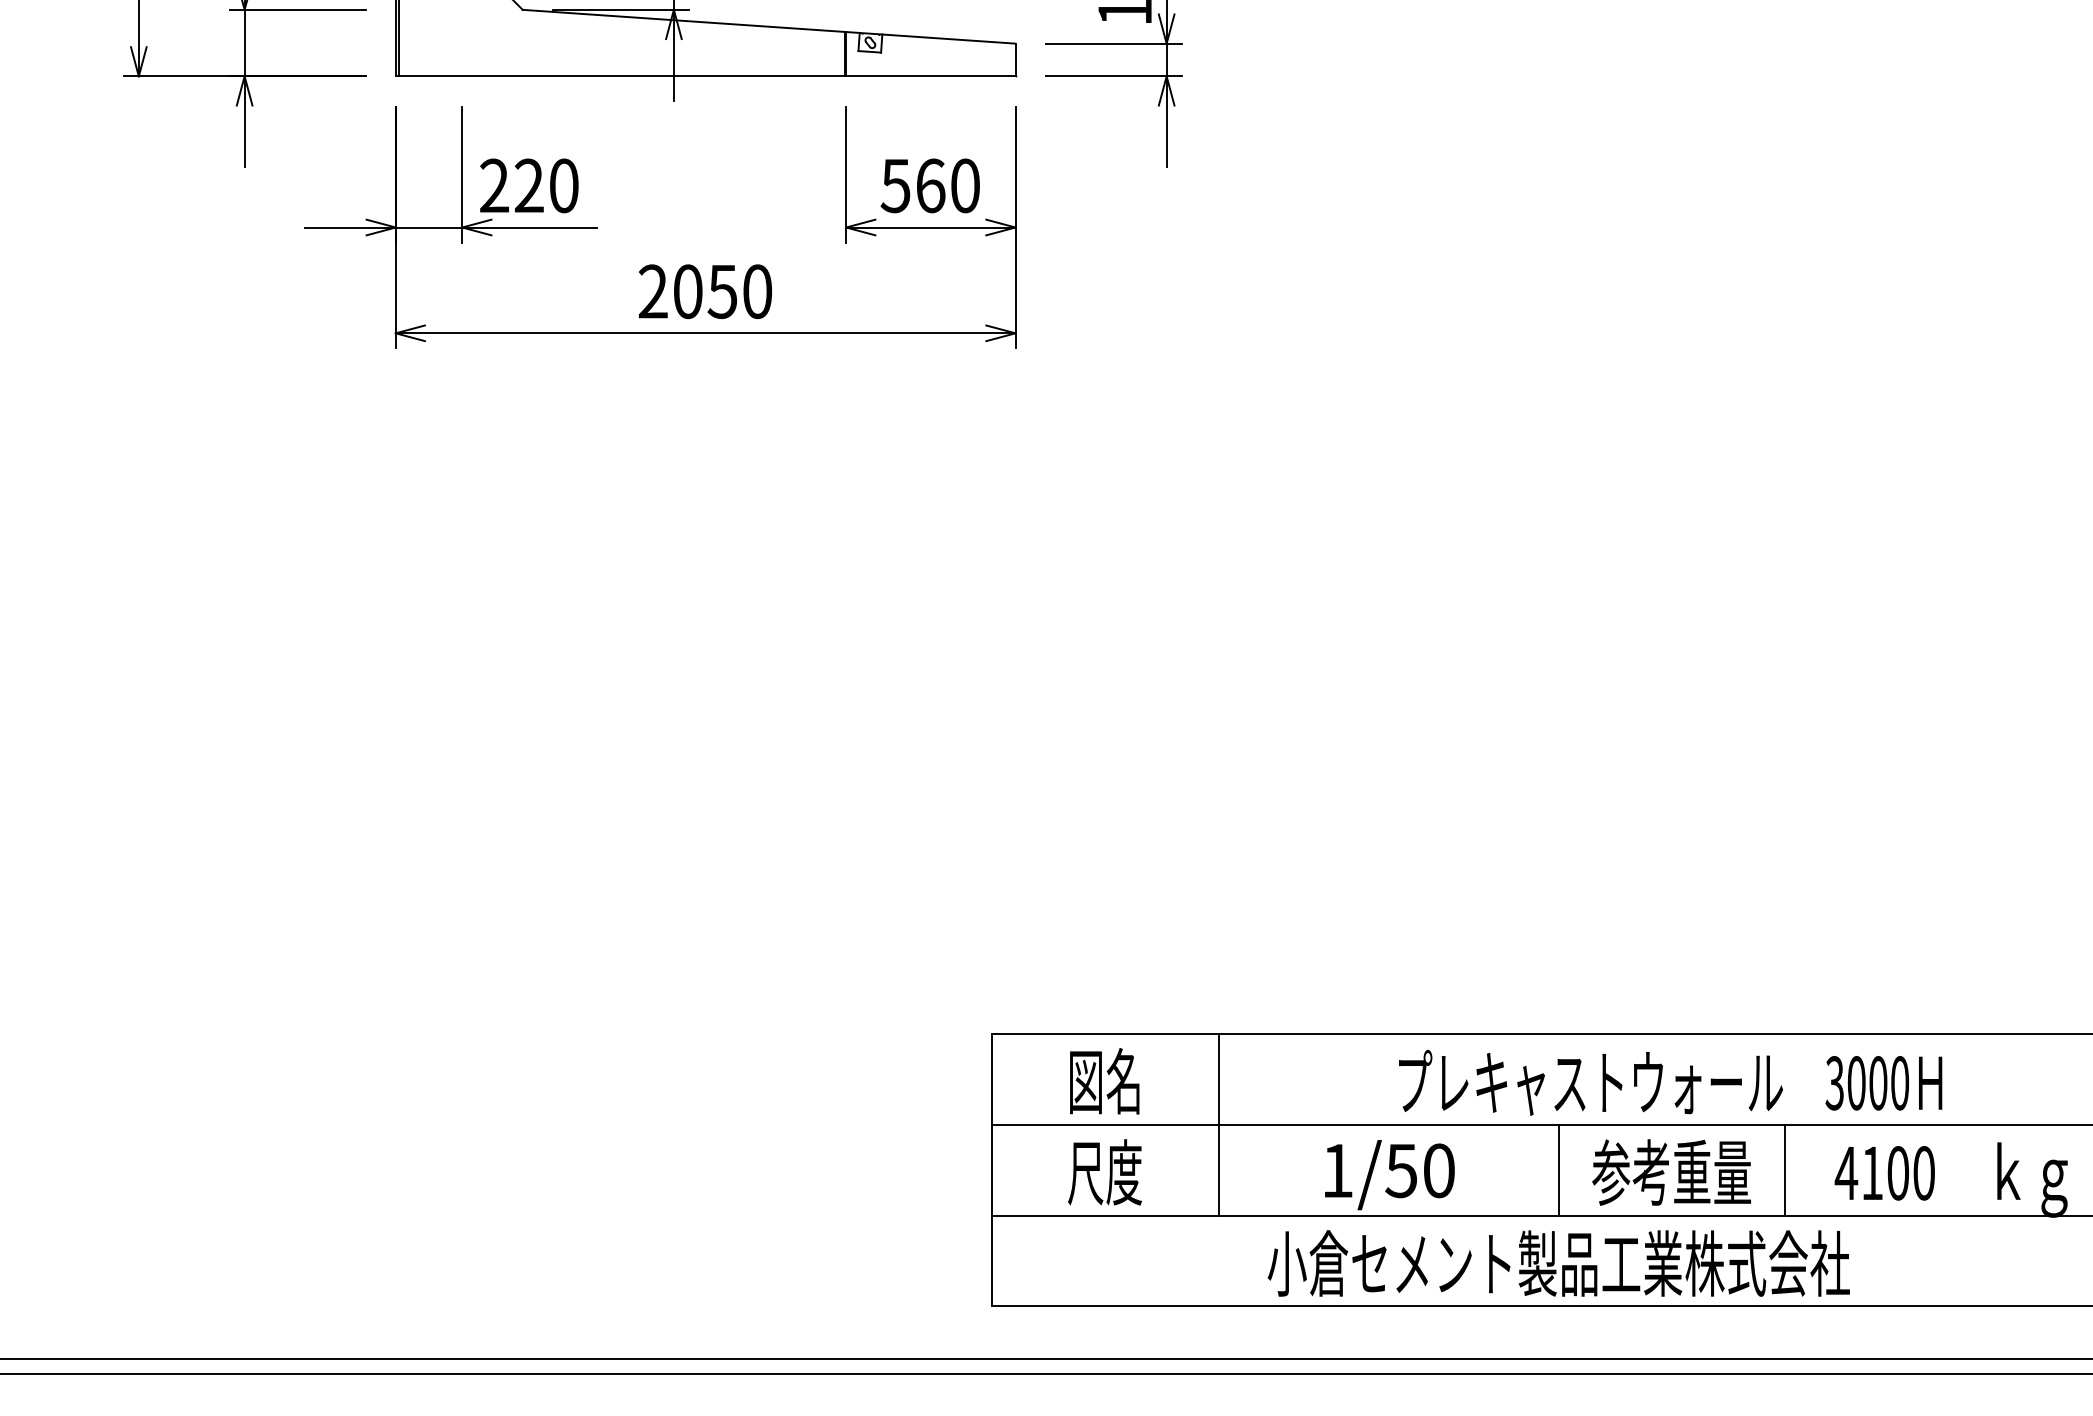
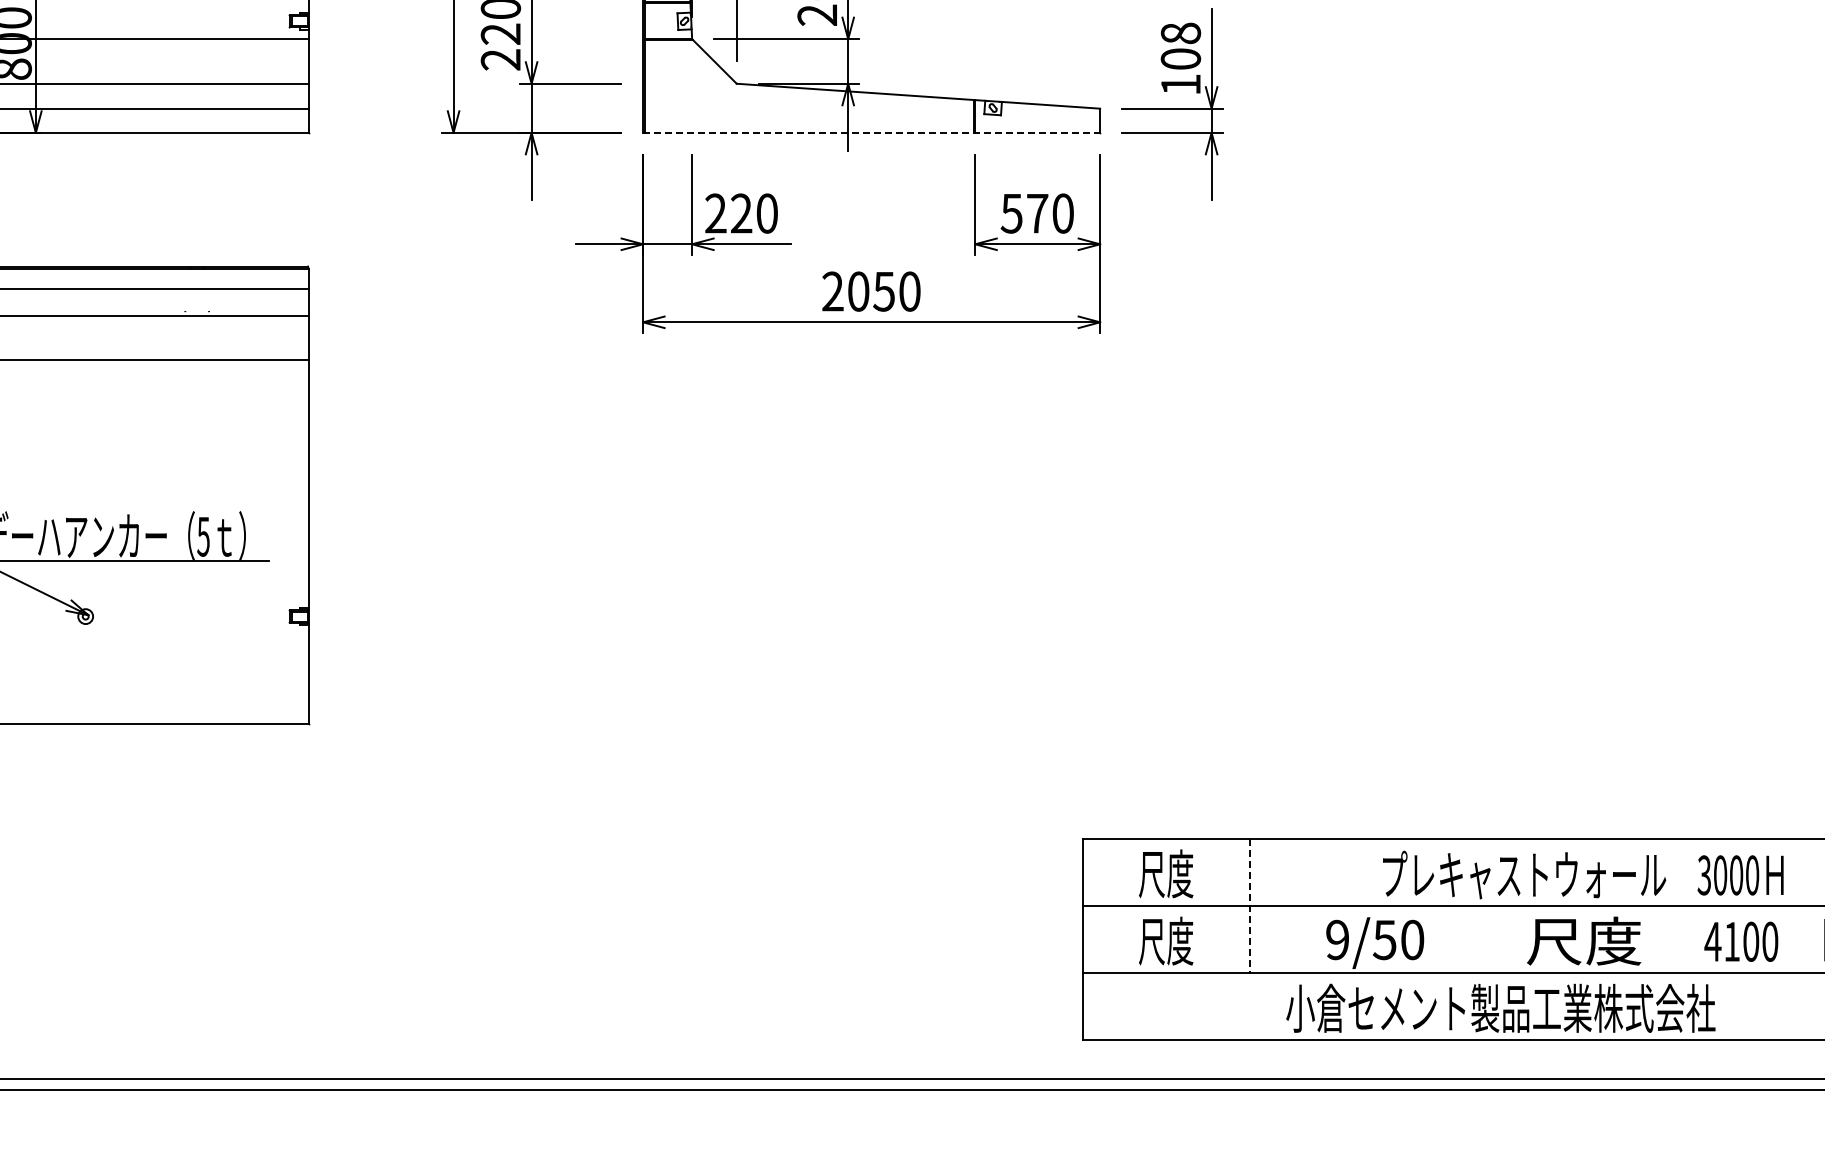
line: (705, 75) -> (871, 132), solid -> dashed
text: (930, 185) -> (1037, 213), 560 -> 570
text: (1105, 1080) -> (1166, 873), 図名 -> 尺度
line: (1218, 1125) -> (1249, 906), solid -> dashed
text: (1337, 1170) -> (1337, 939), 1/50 -> 9/50
line: (1558, 1170) -> (1500, 939), removed
line: (1784, 1170) -> (1667, 939), removed
text: (1670, 1171) -> (1583, 940), 参考重量 -> 尺度

